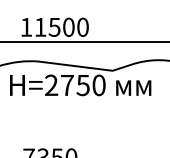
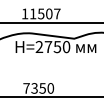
text: (83, 26) -> (57, 13), 11500 -> 11507

